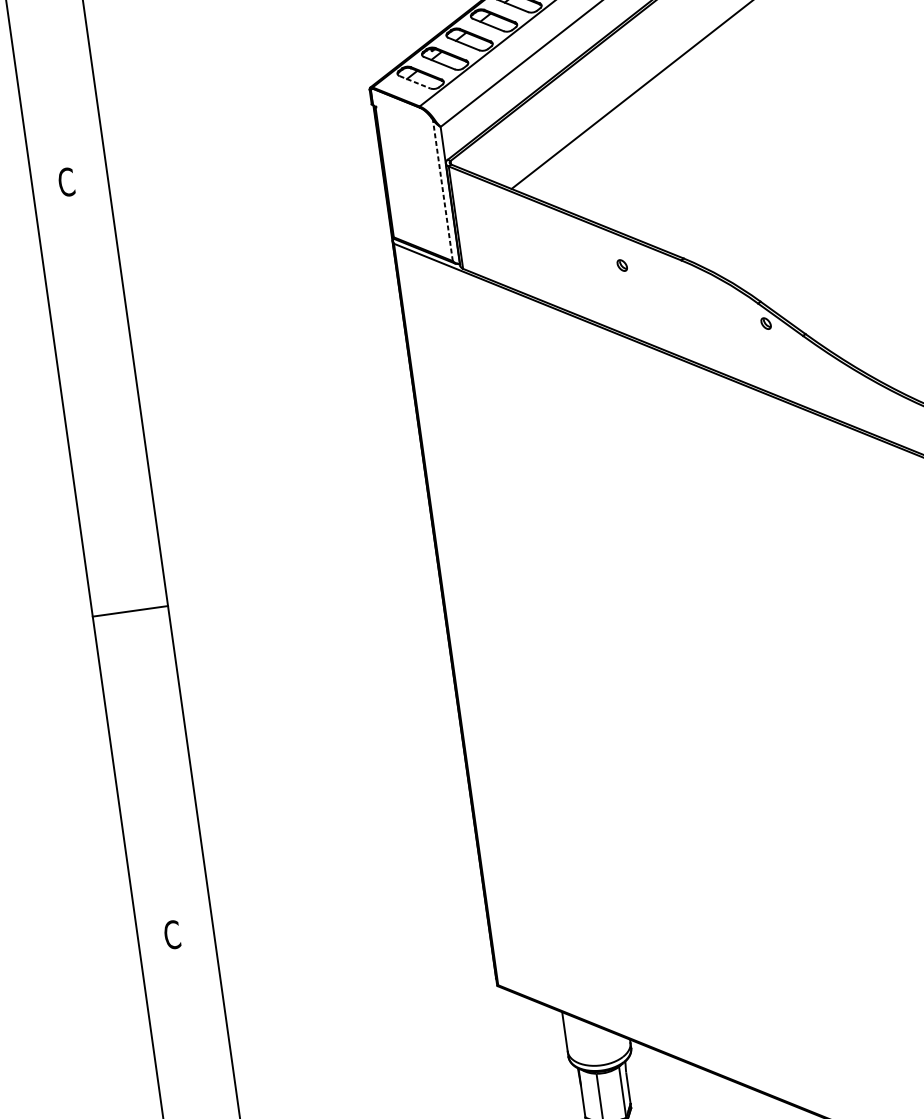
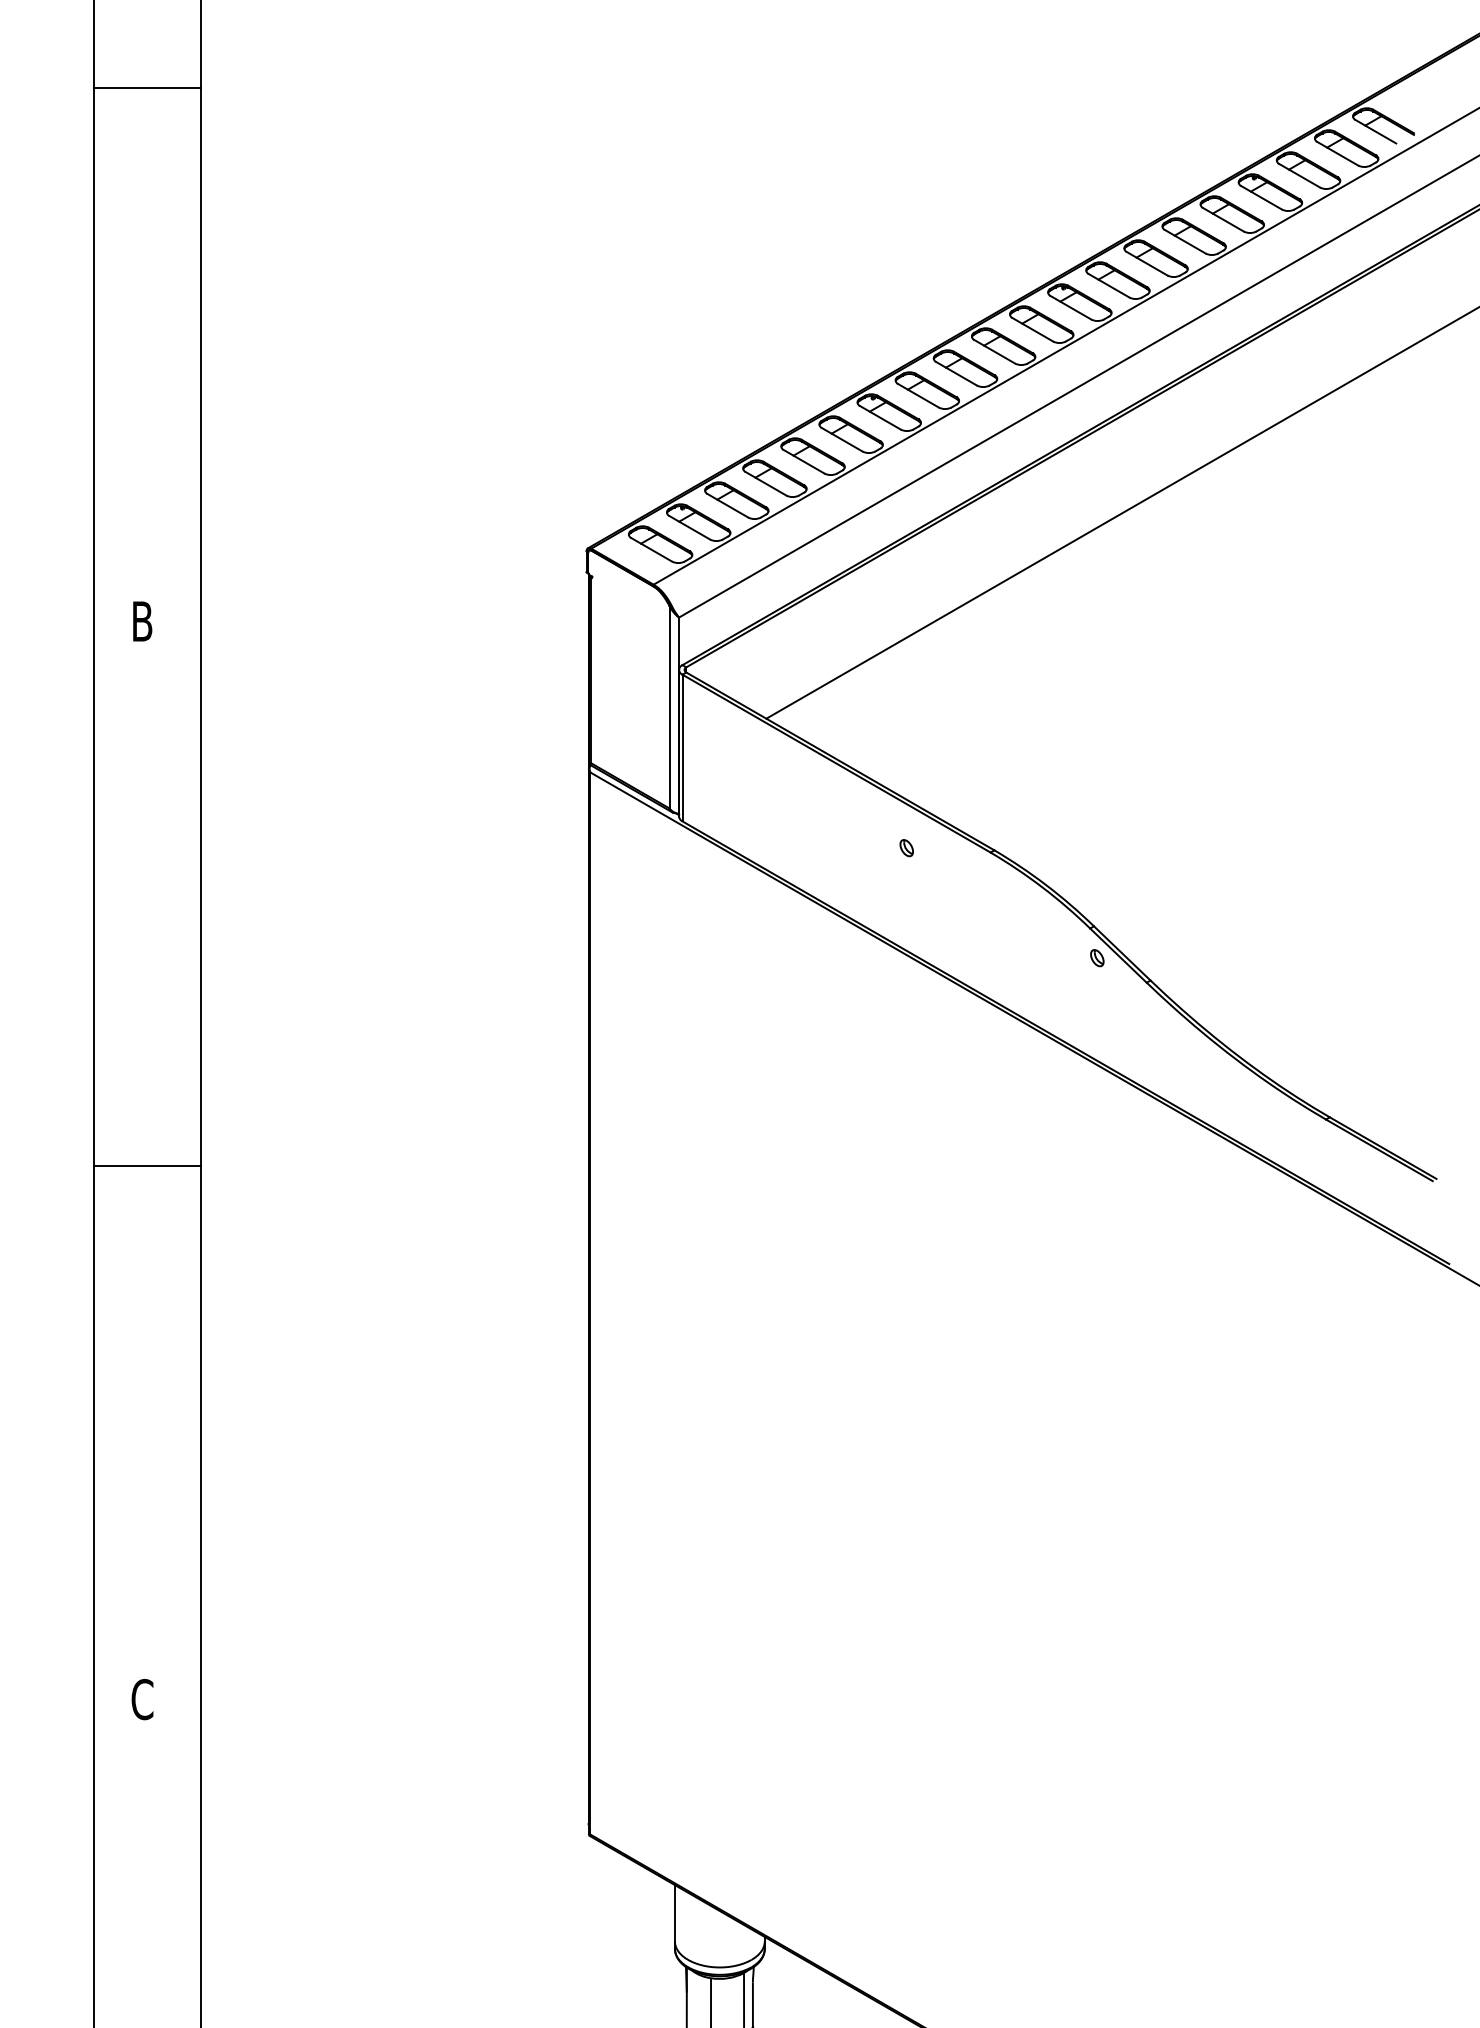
line: (415, 82) -> (652, 550), dashed -> solid
text: (66, 182) -> (142, 621), C -> B
line: (442, 189) -> (669, 706), dashed -> solid
line: (130, 611) -> (147, 1165), moved

